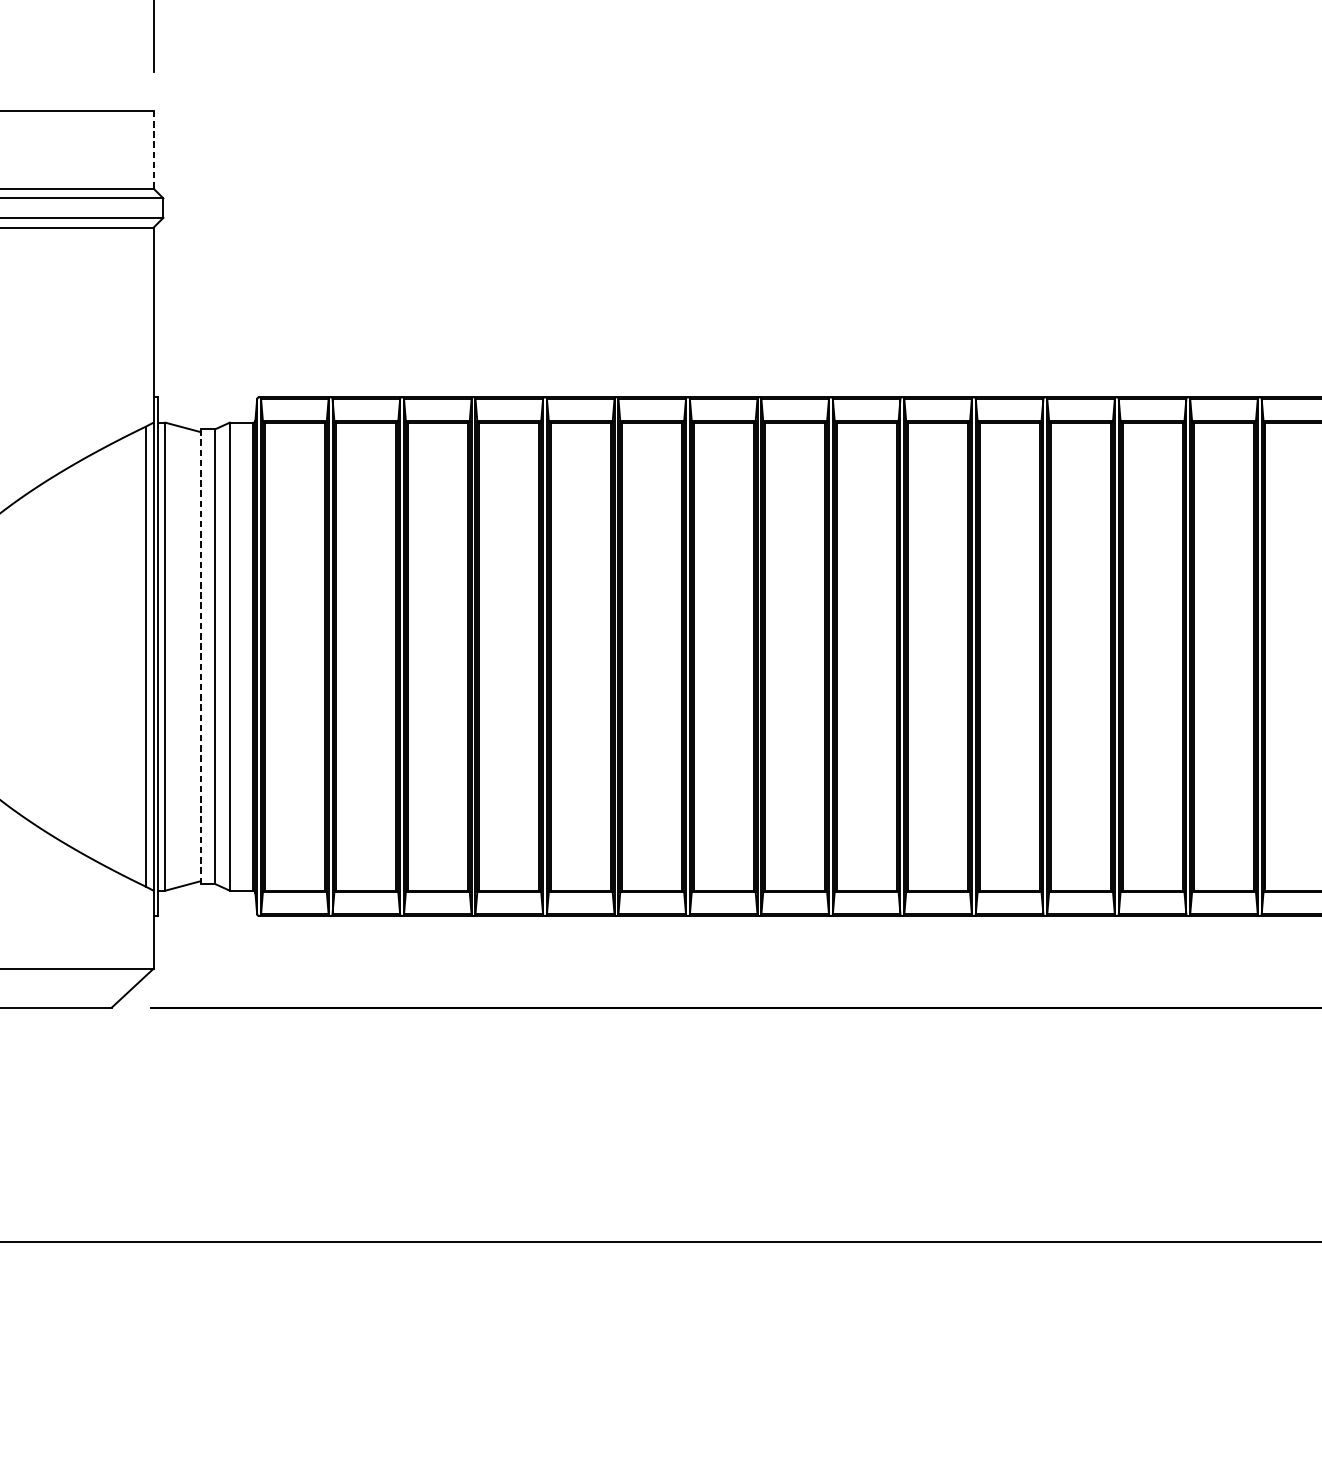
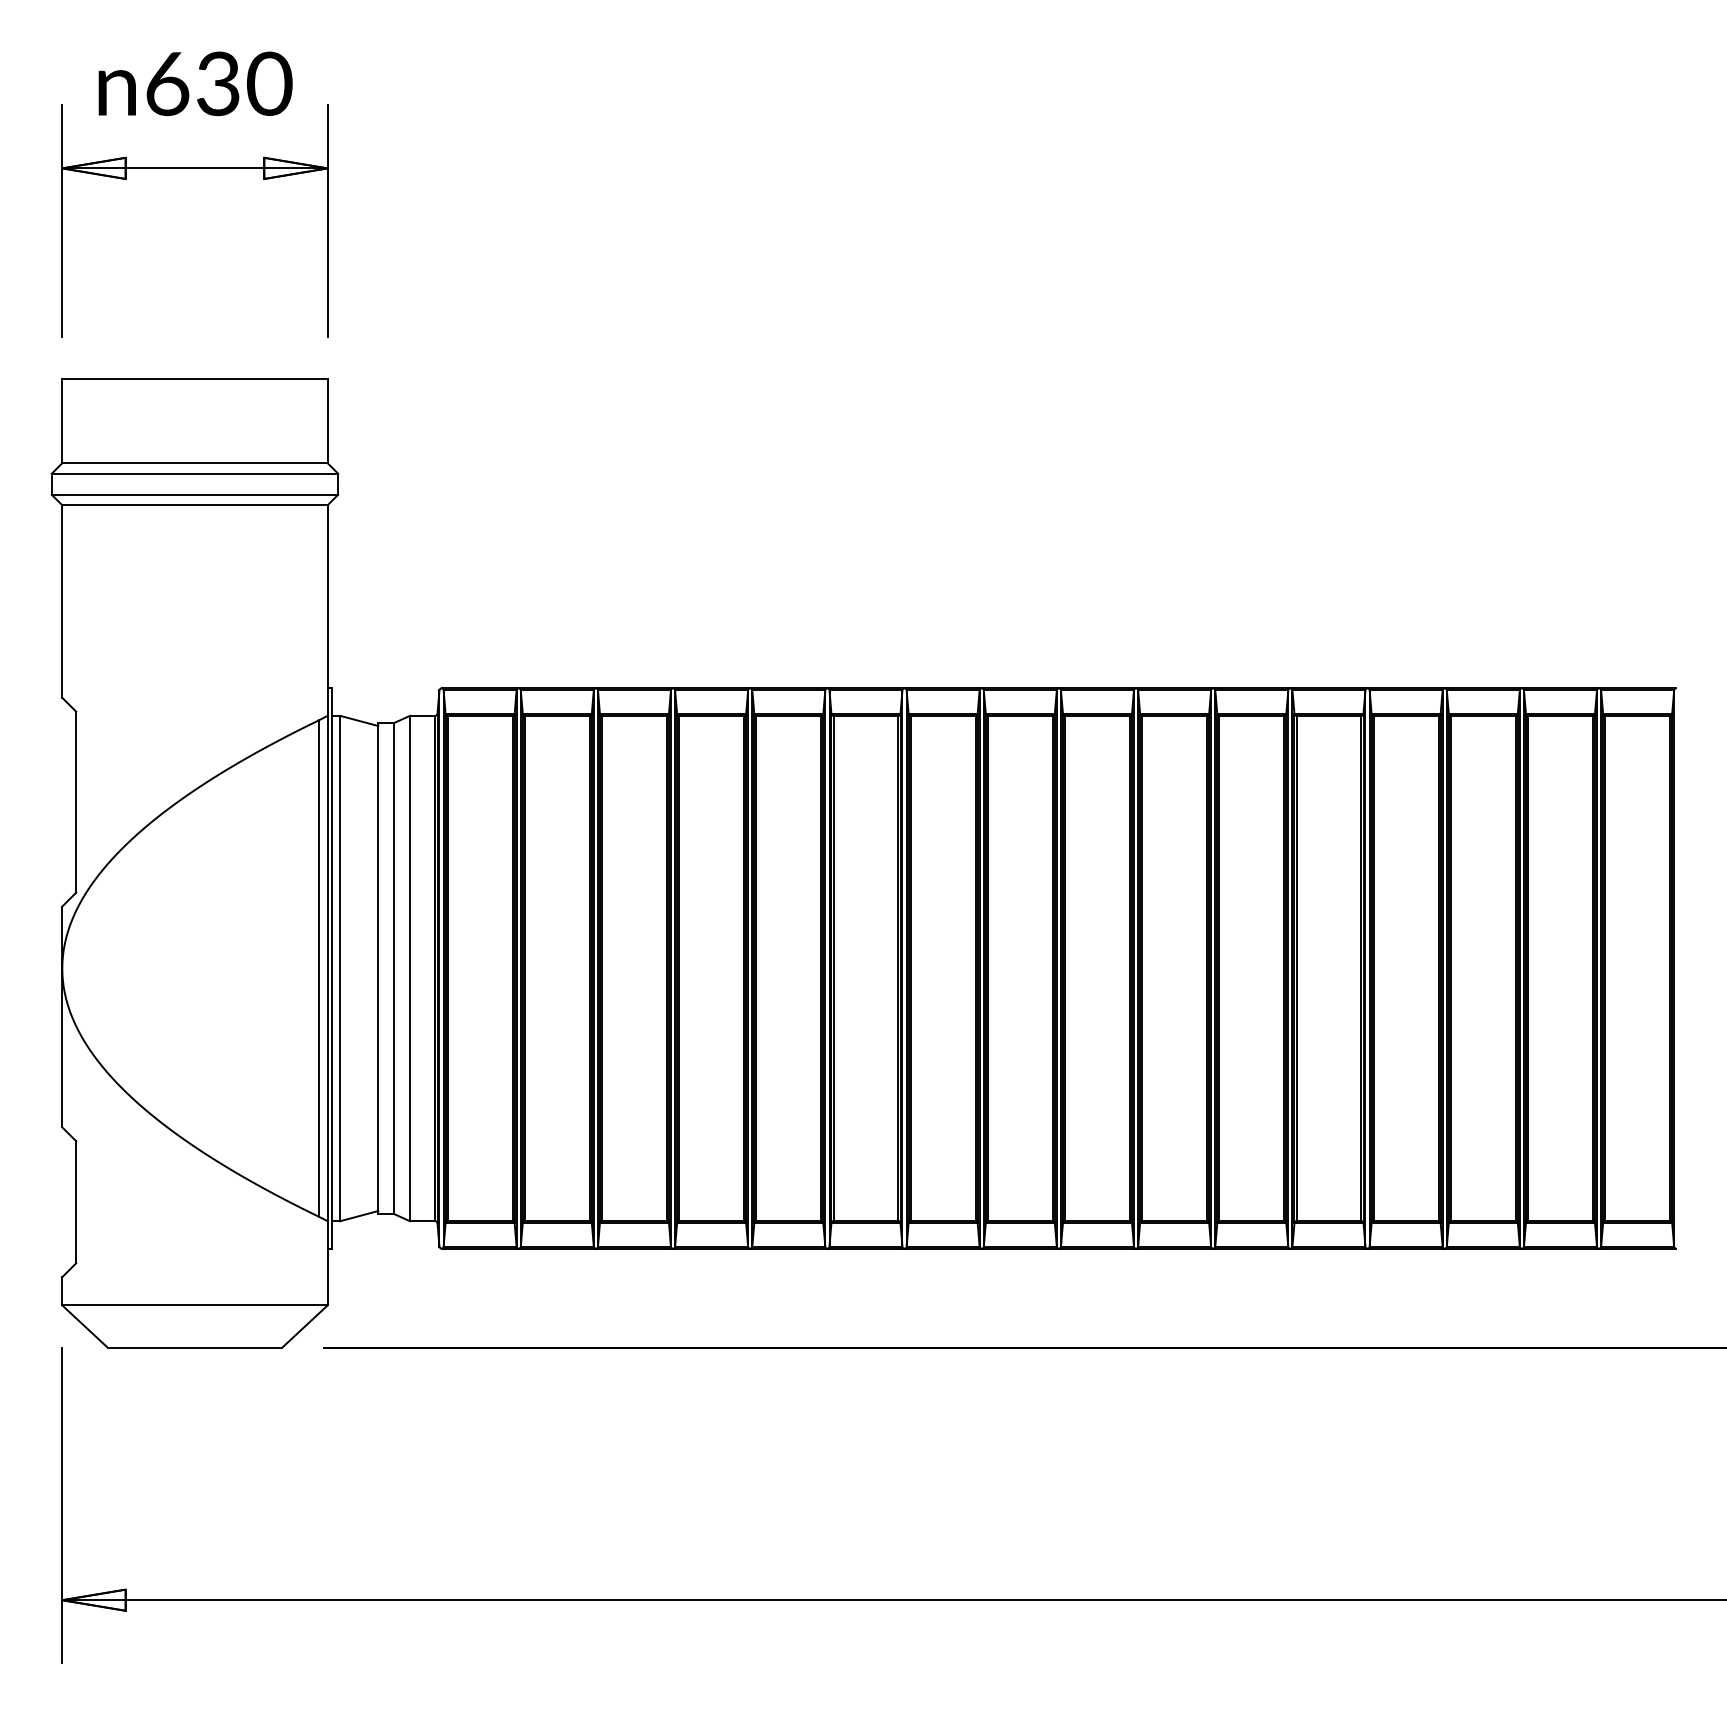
line: (153, 149) -> (327, 420), dashed -> solid
line: (200, 656) -> (378, 968), dashed -> solid

